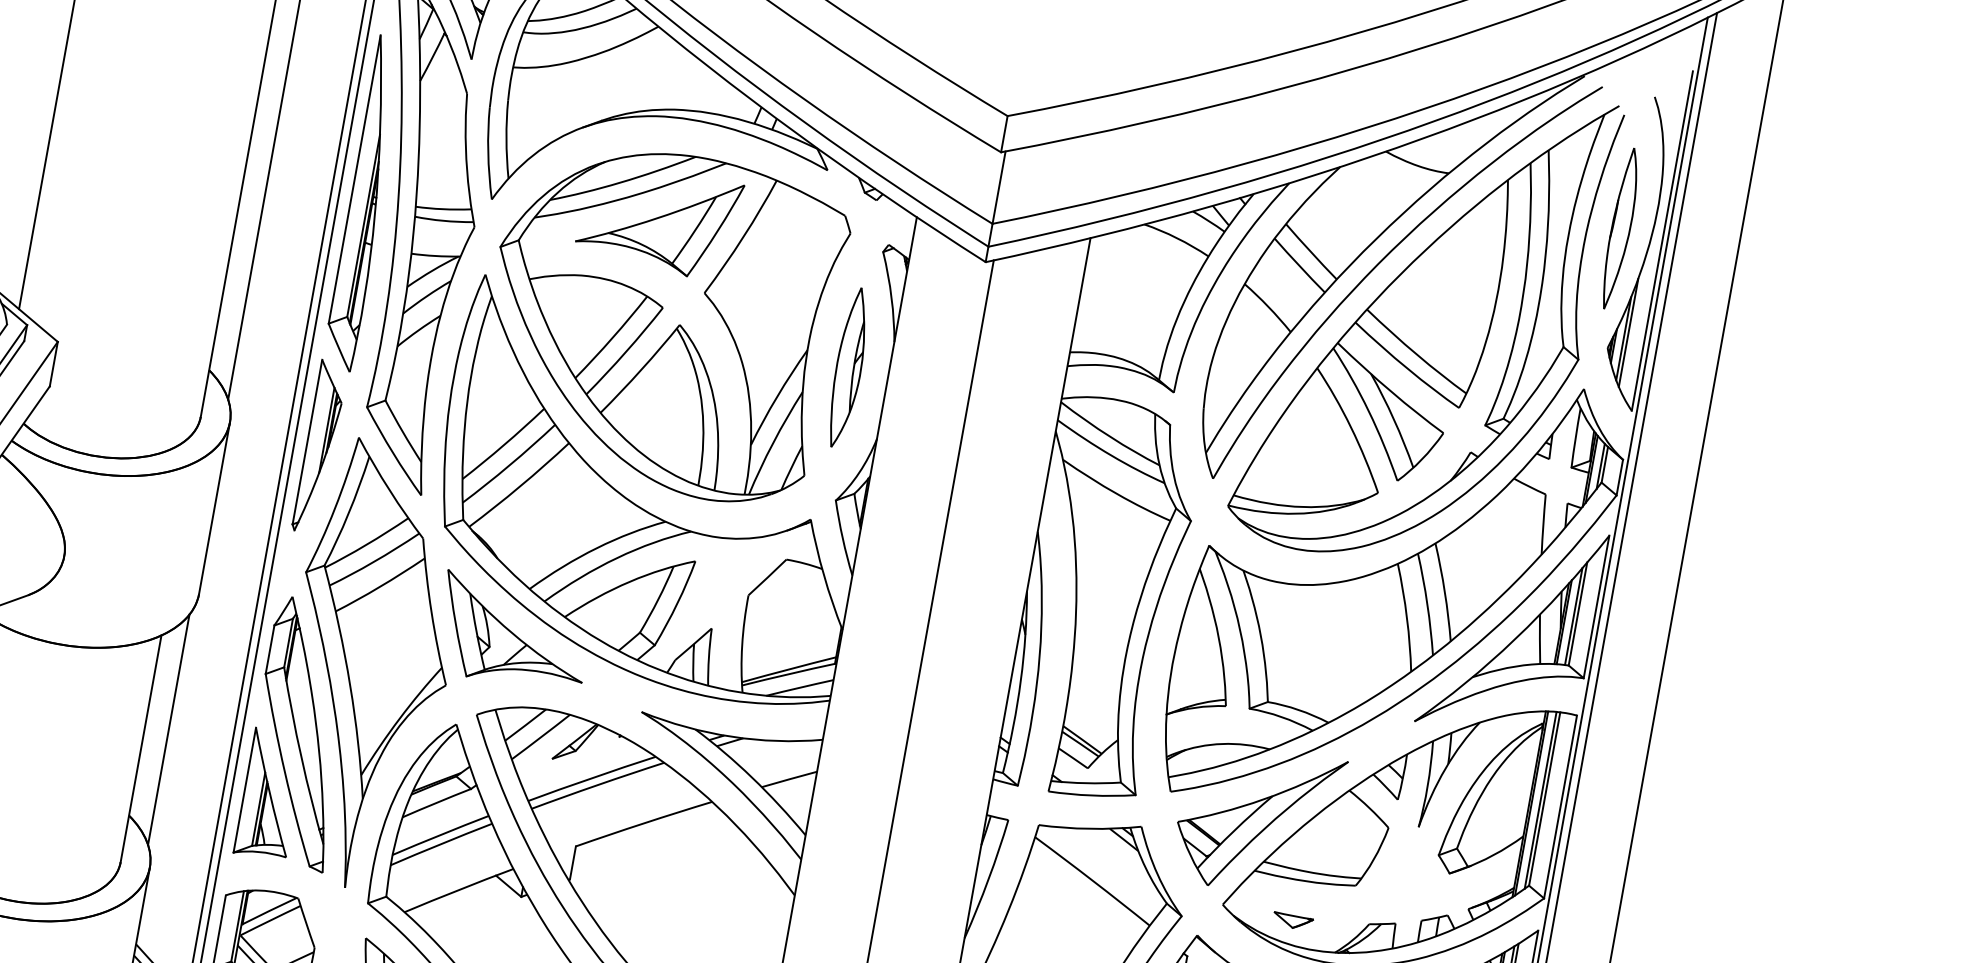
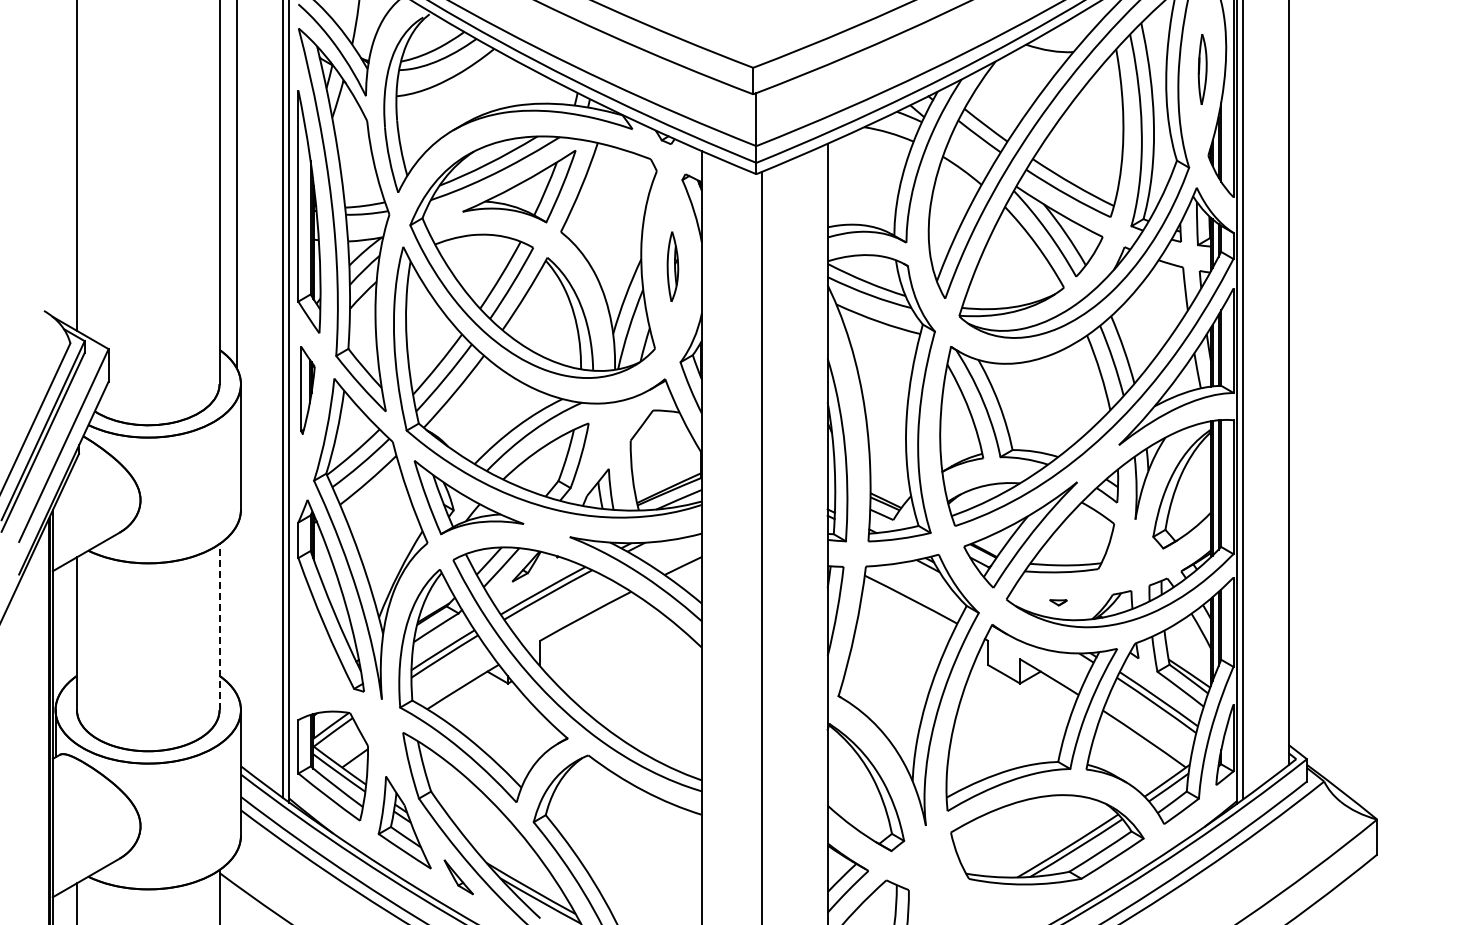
part: (1620, 228) -> (1202, 69), size x0.6
part: (848, 367) -> (672, 266), size x0.6
part: (319, 447) -> (307, 390), size x0.7
line: (168, 729) -> (236, 609), removed
line: (141, 748) -> (219, 626), solid -> dashed
part: (269, 793) -> (316, 642), removed
part: (1293, 921) -> (1058, 602), size x0.6

